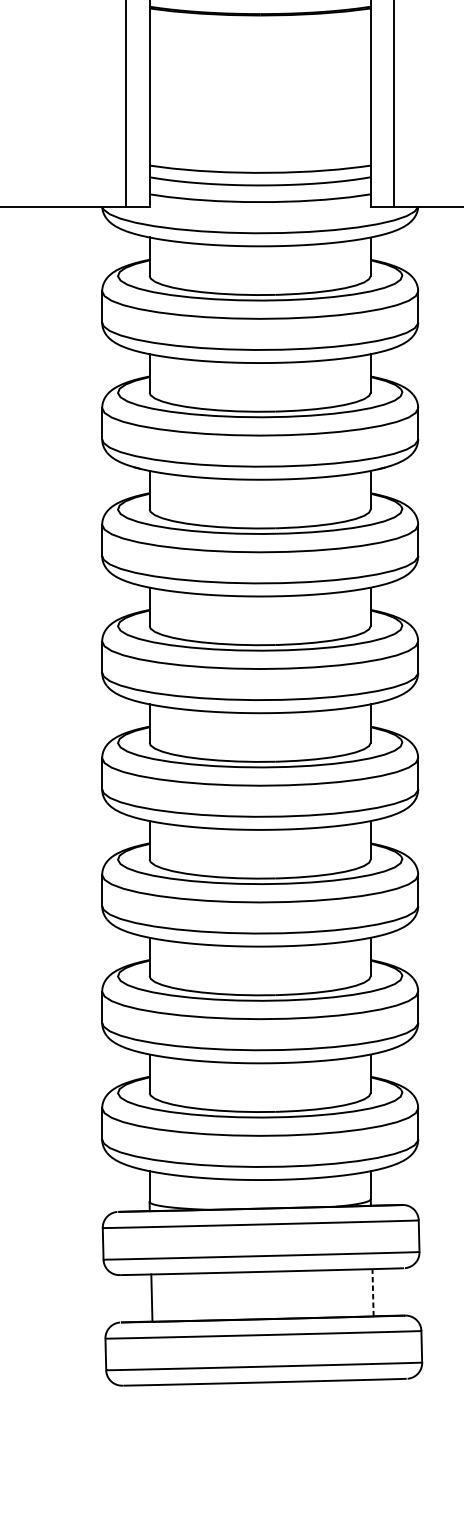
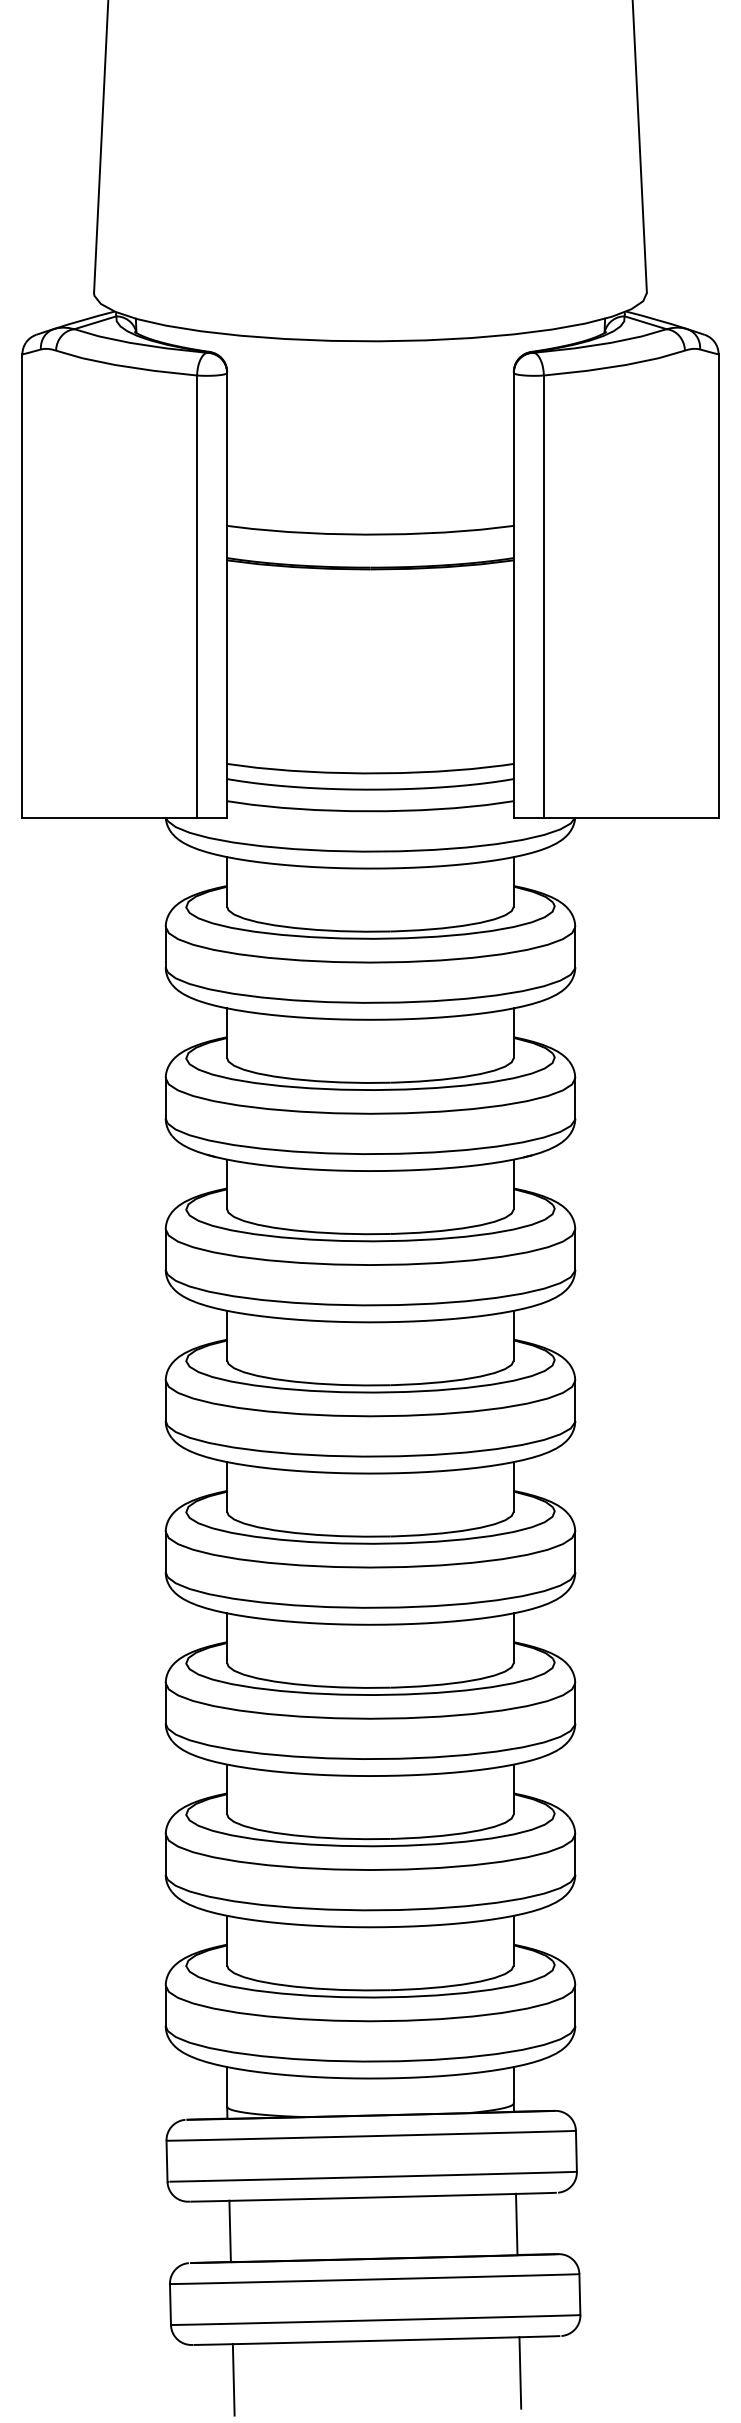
line: (372, 1292) -> (516, 2224), dashed -> solid
line: (375, 1406) -> (520, 2372), added
line: (154, 1412) -> (233, 2379), added

